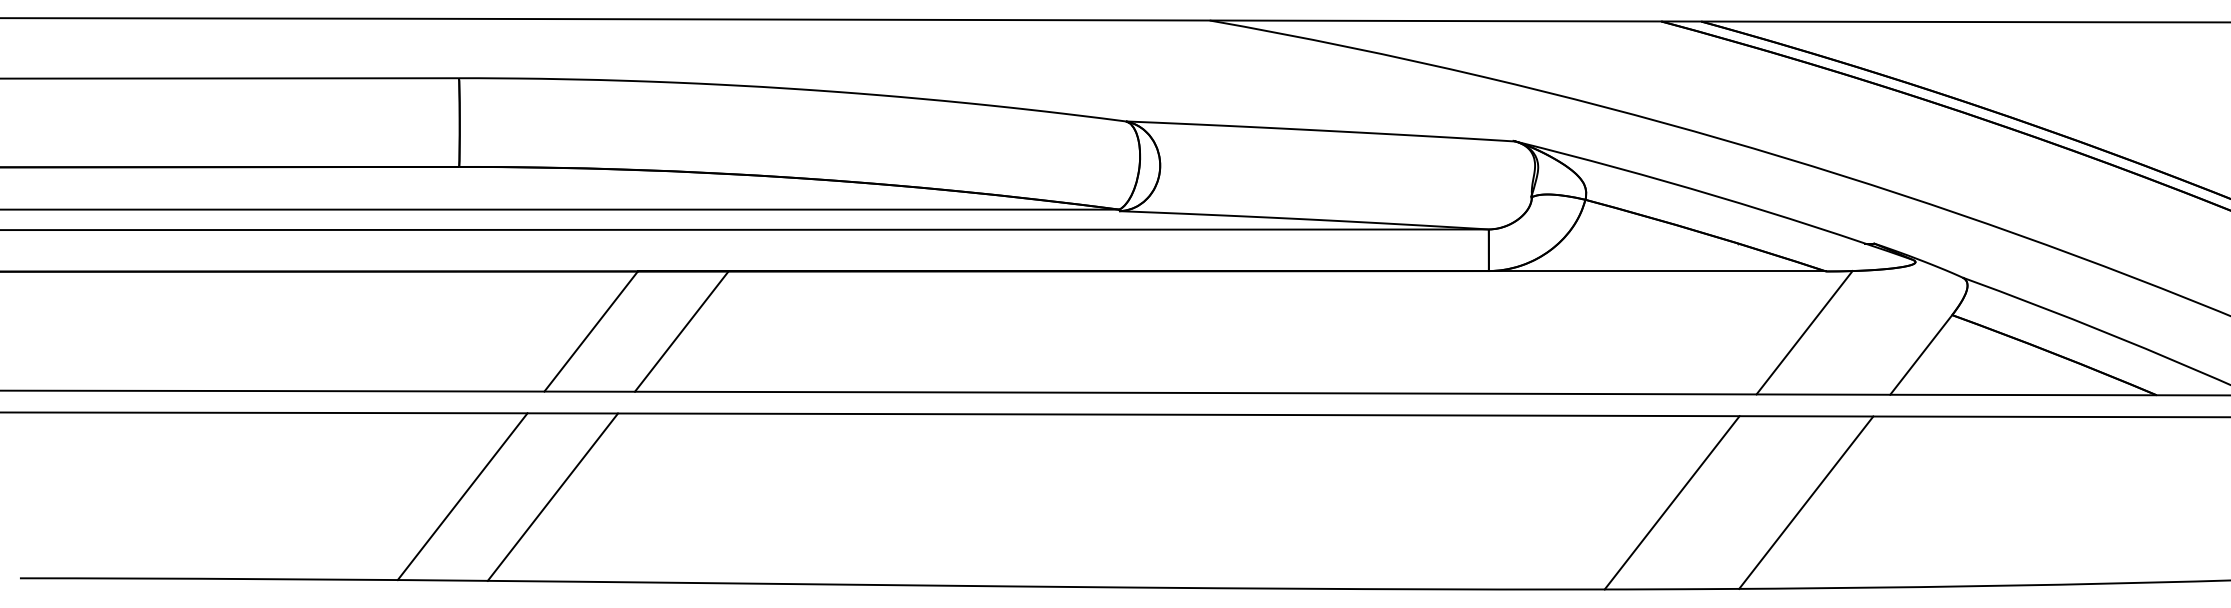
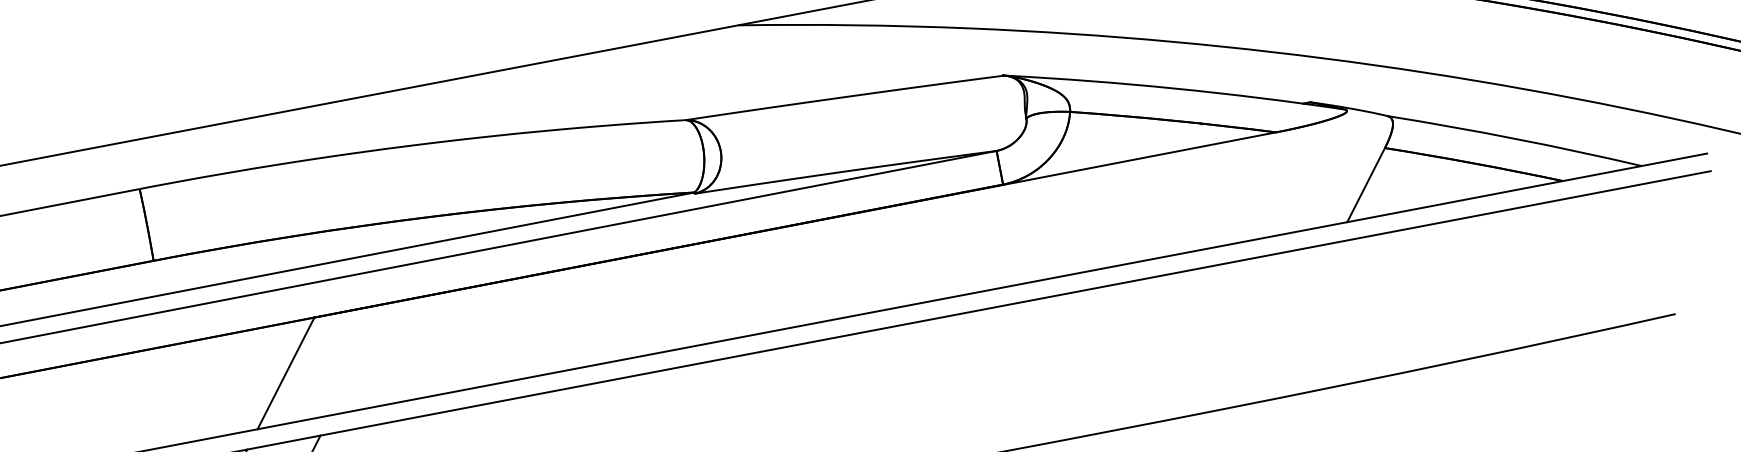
line: (681, 331) -> (359, 359), removed
line: (1804, 332) -> (1268, 185), removed
line: (1671, 502) -> (1186, 343), removed
line: (1806, 502) -> (1296, 322), removed

